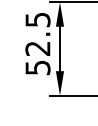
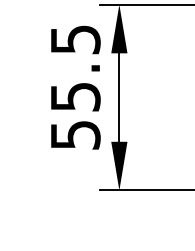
text: (37, 48) -> (74, 96), 52.5 -> 55.5

